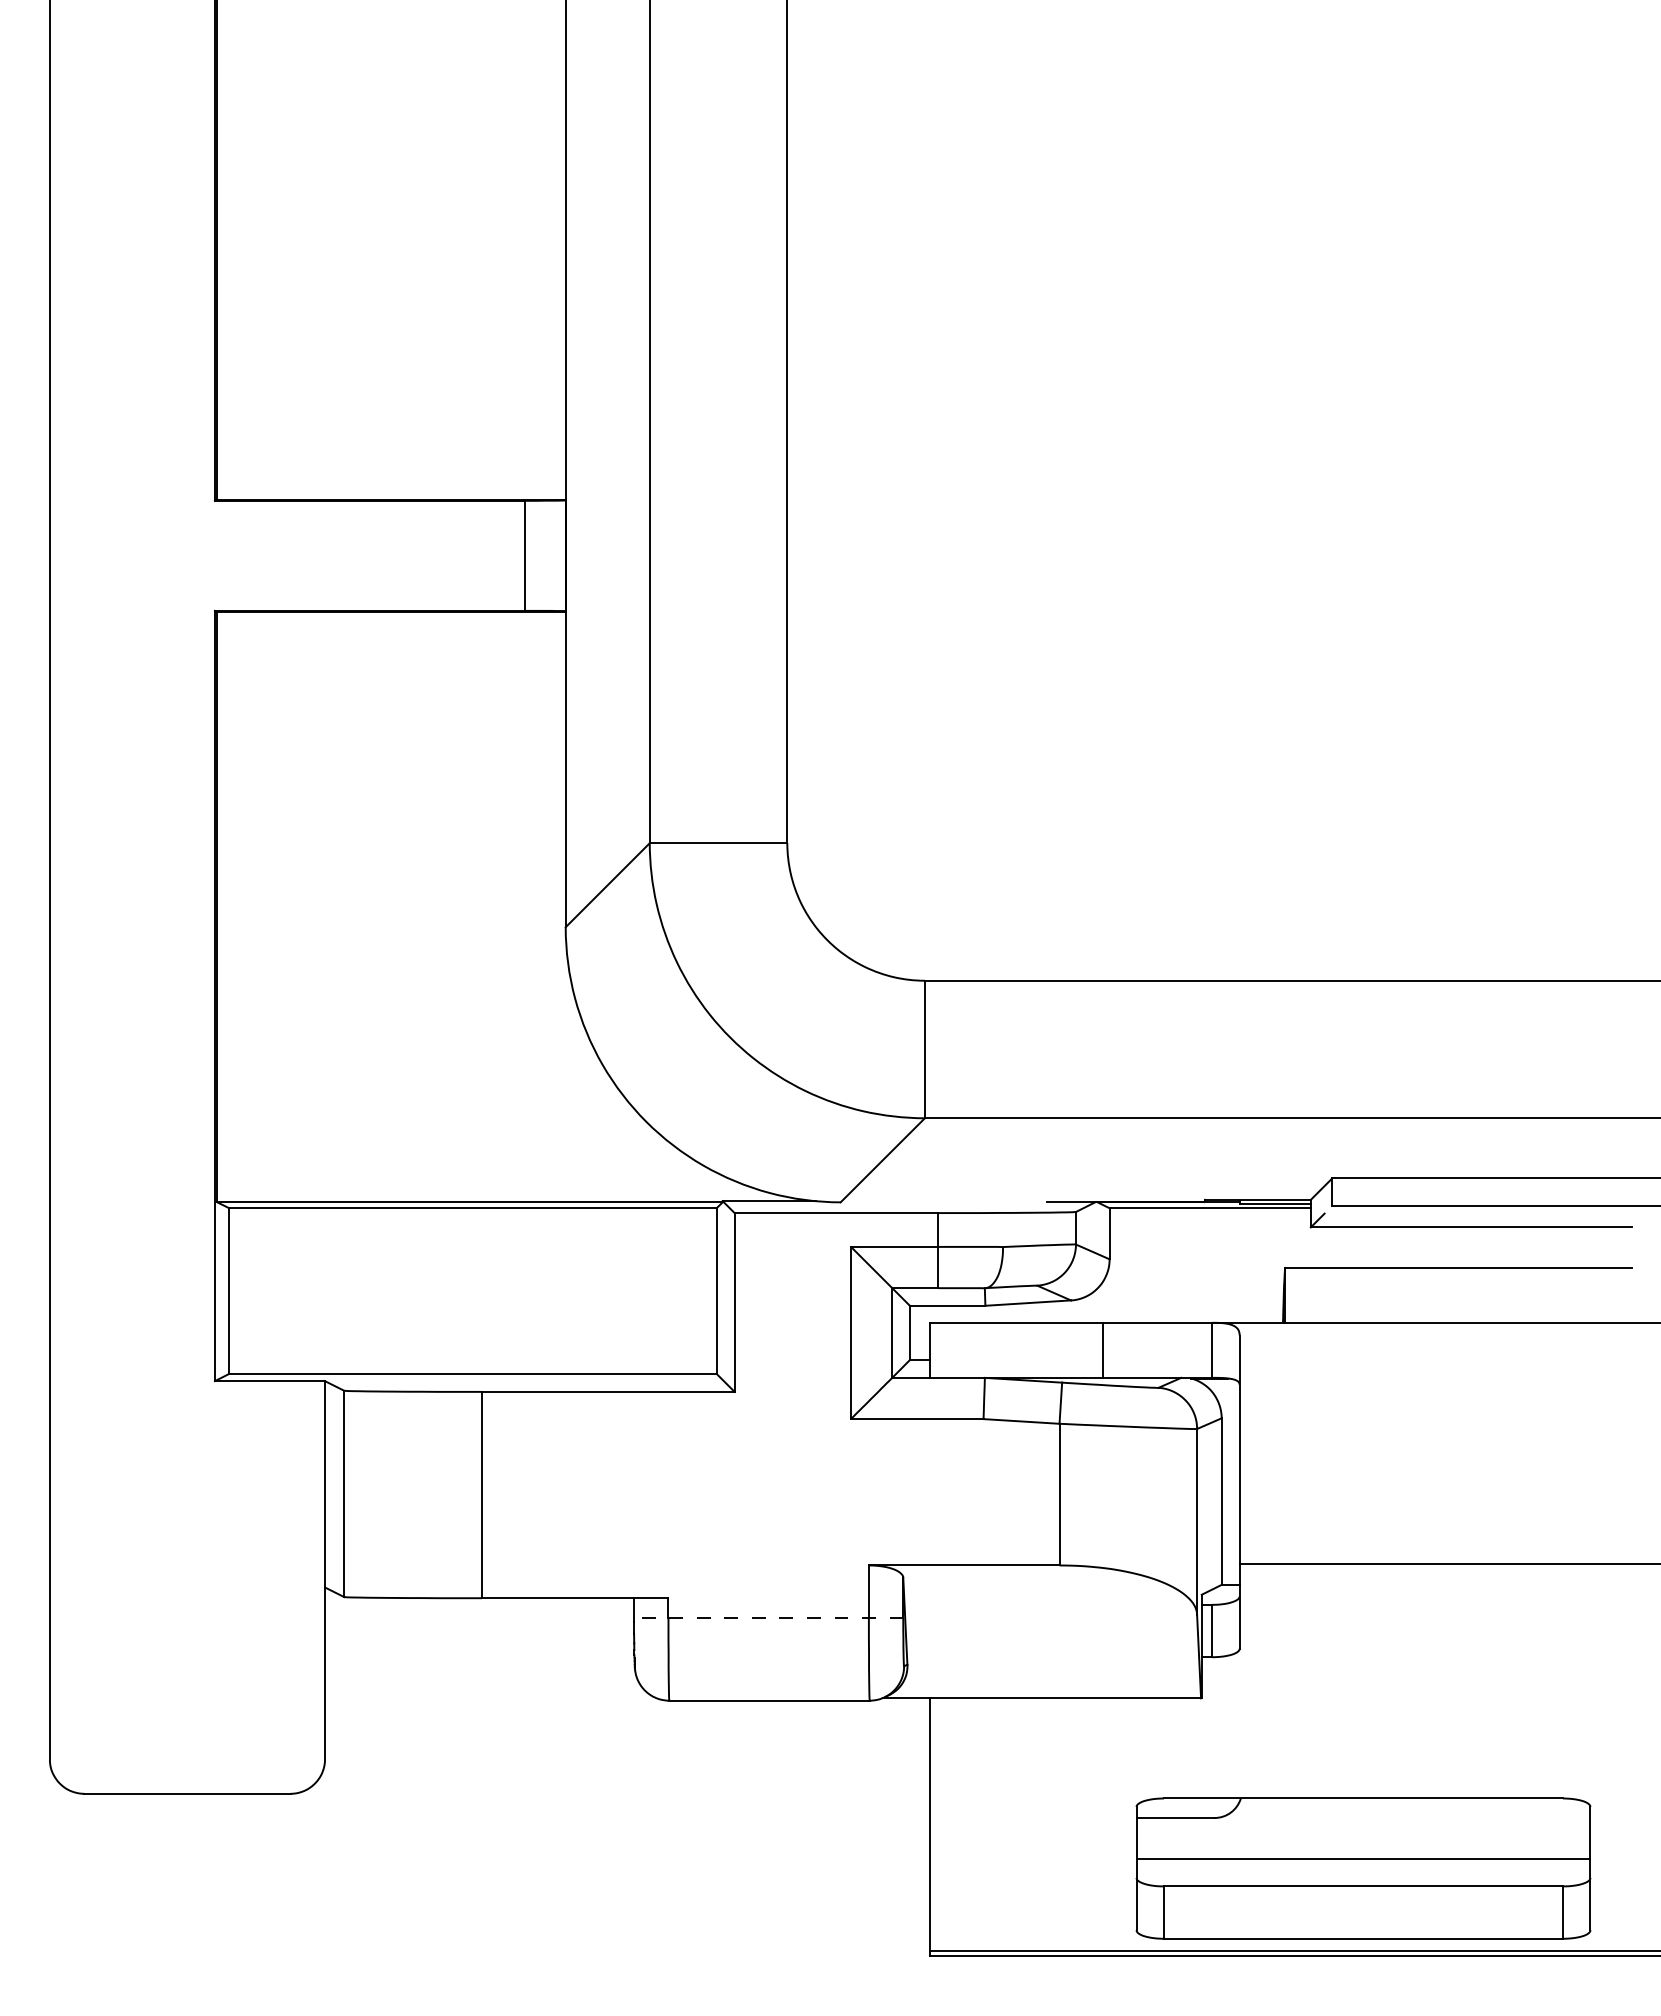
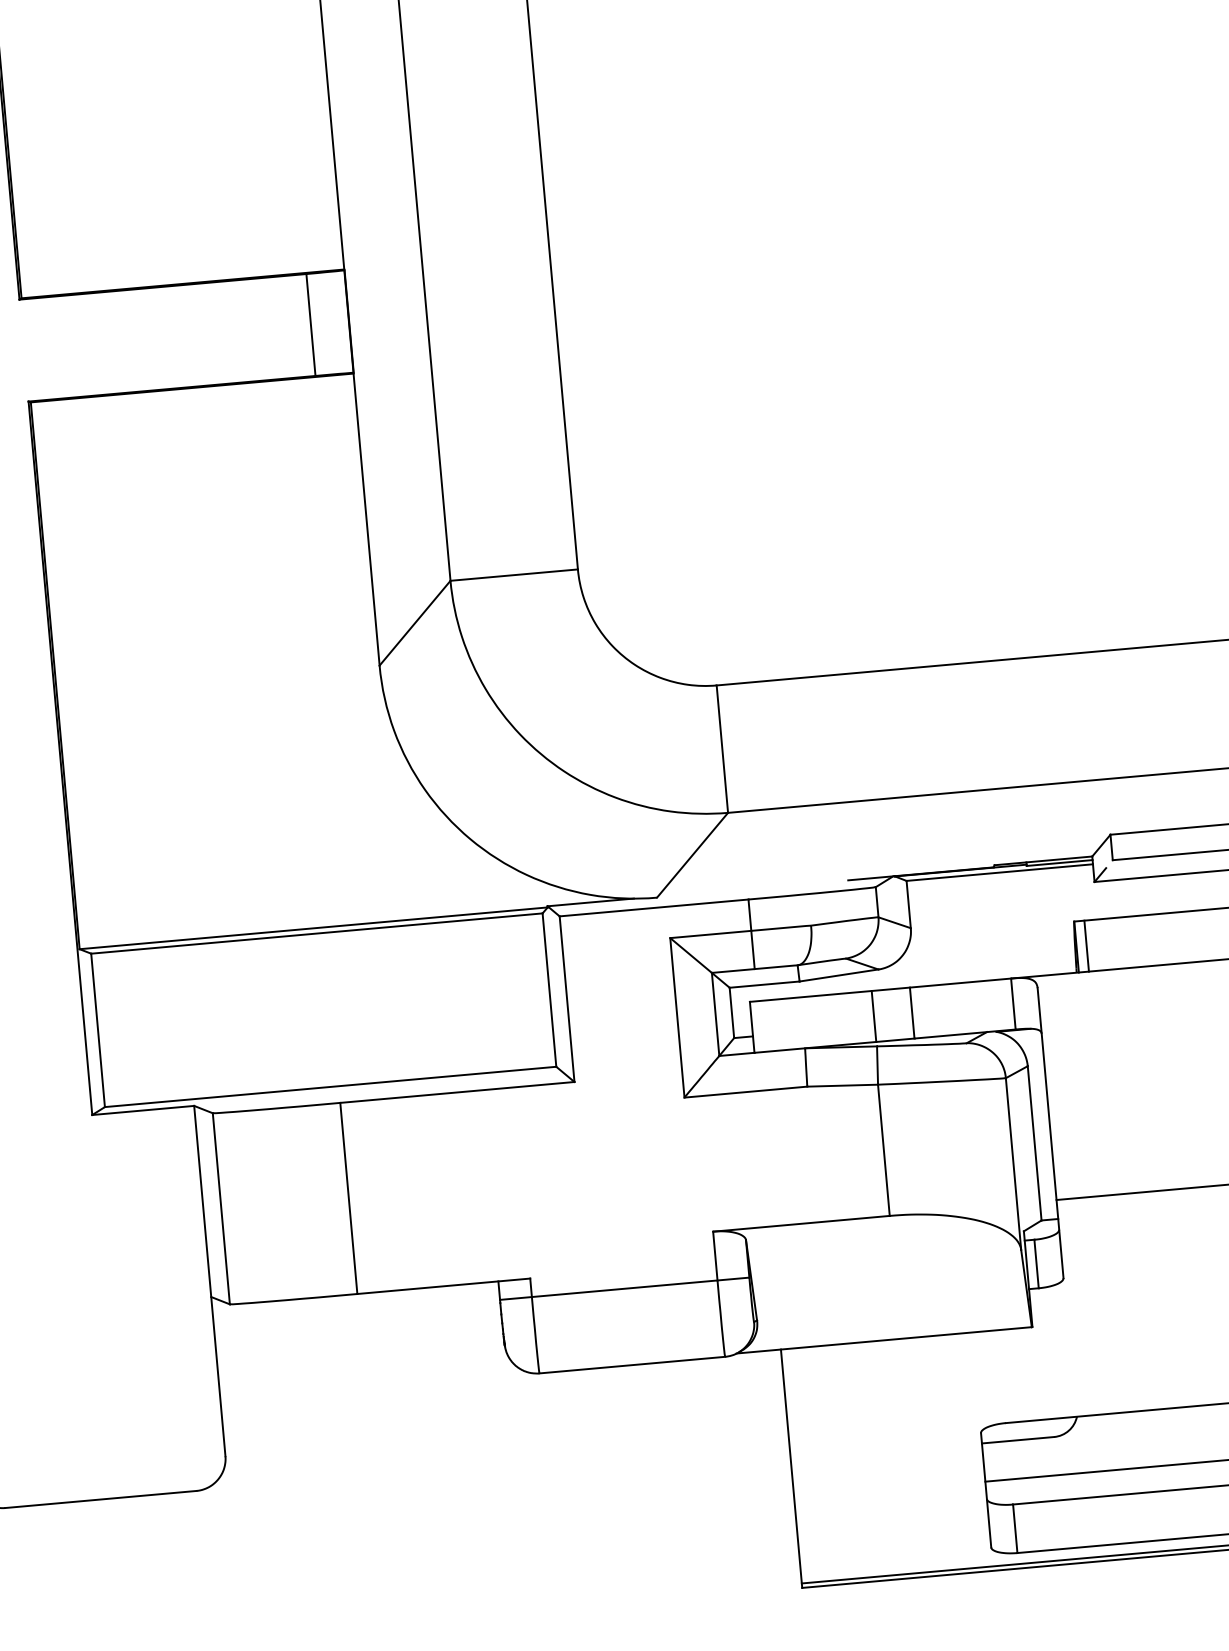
line: (1296, 1294) -> (1086, 945), added
line: (1061, 1349) -> (873, 1015), added
line: (768, 1618) -> (624, 1289), dashed -> solid

